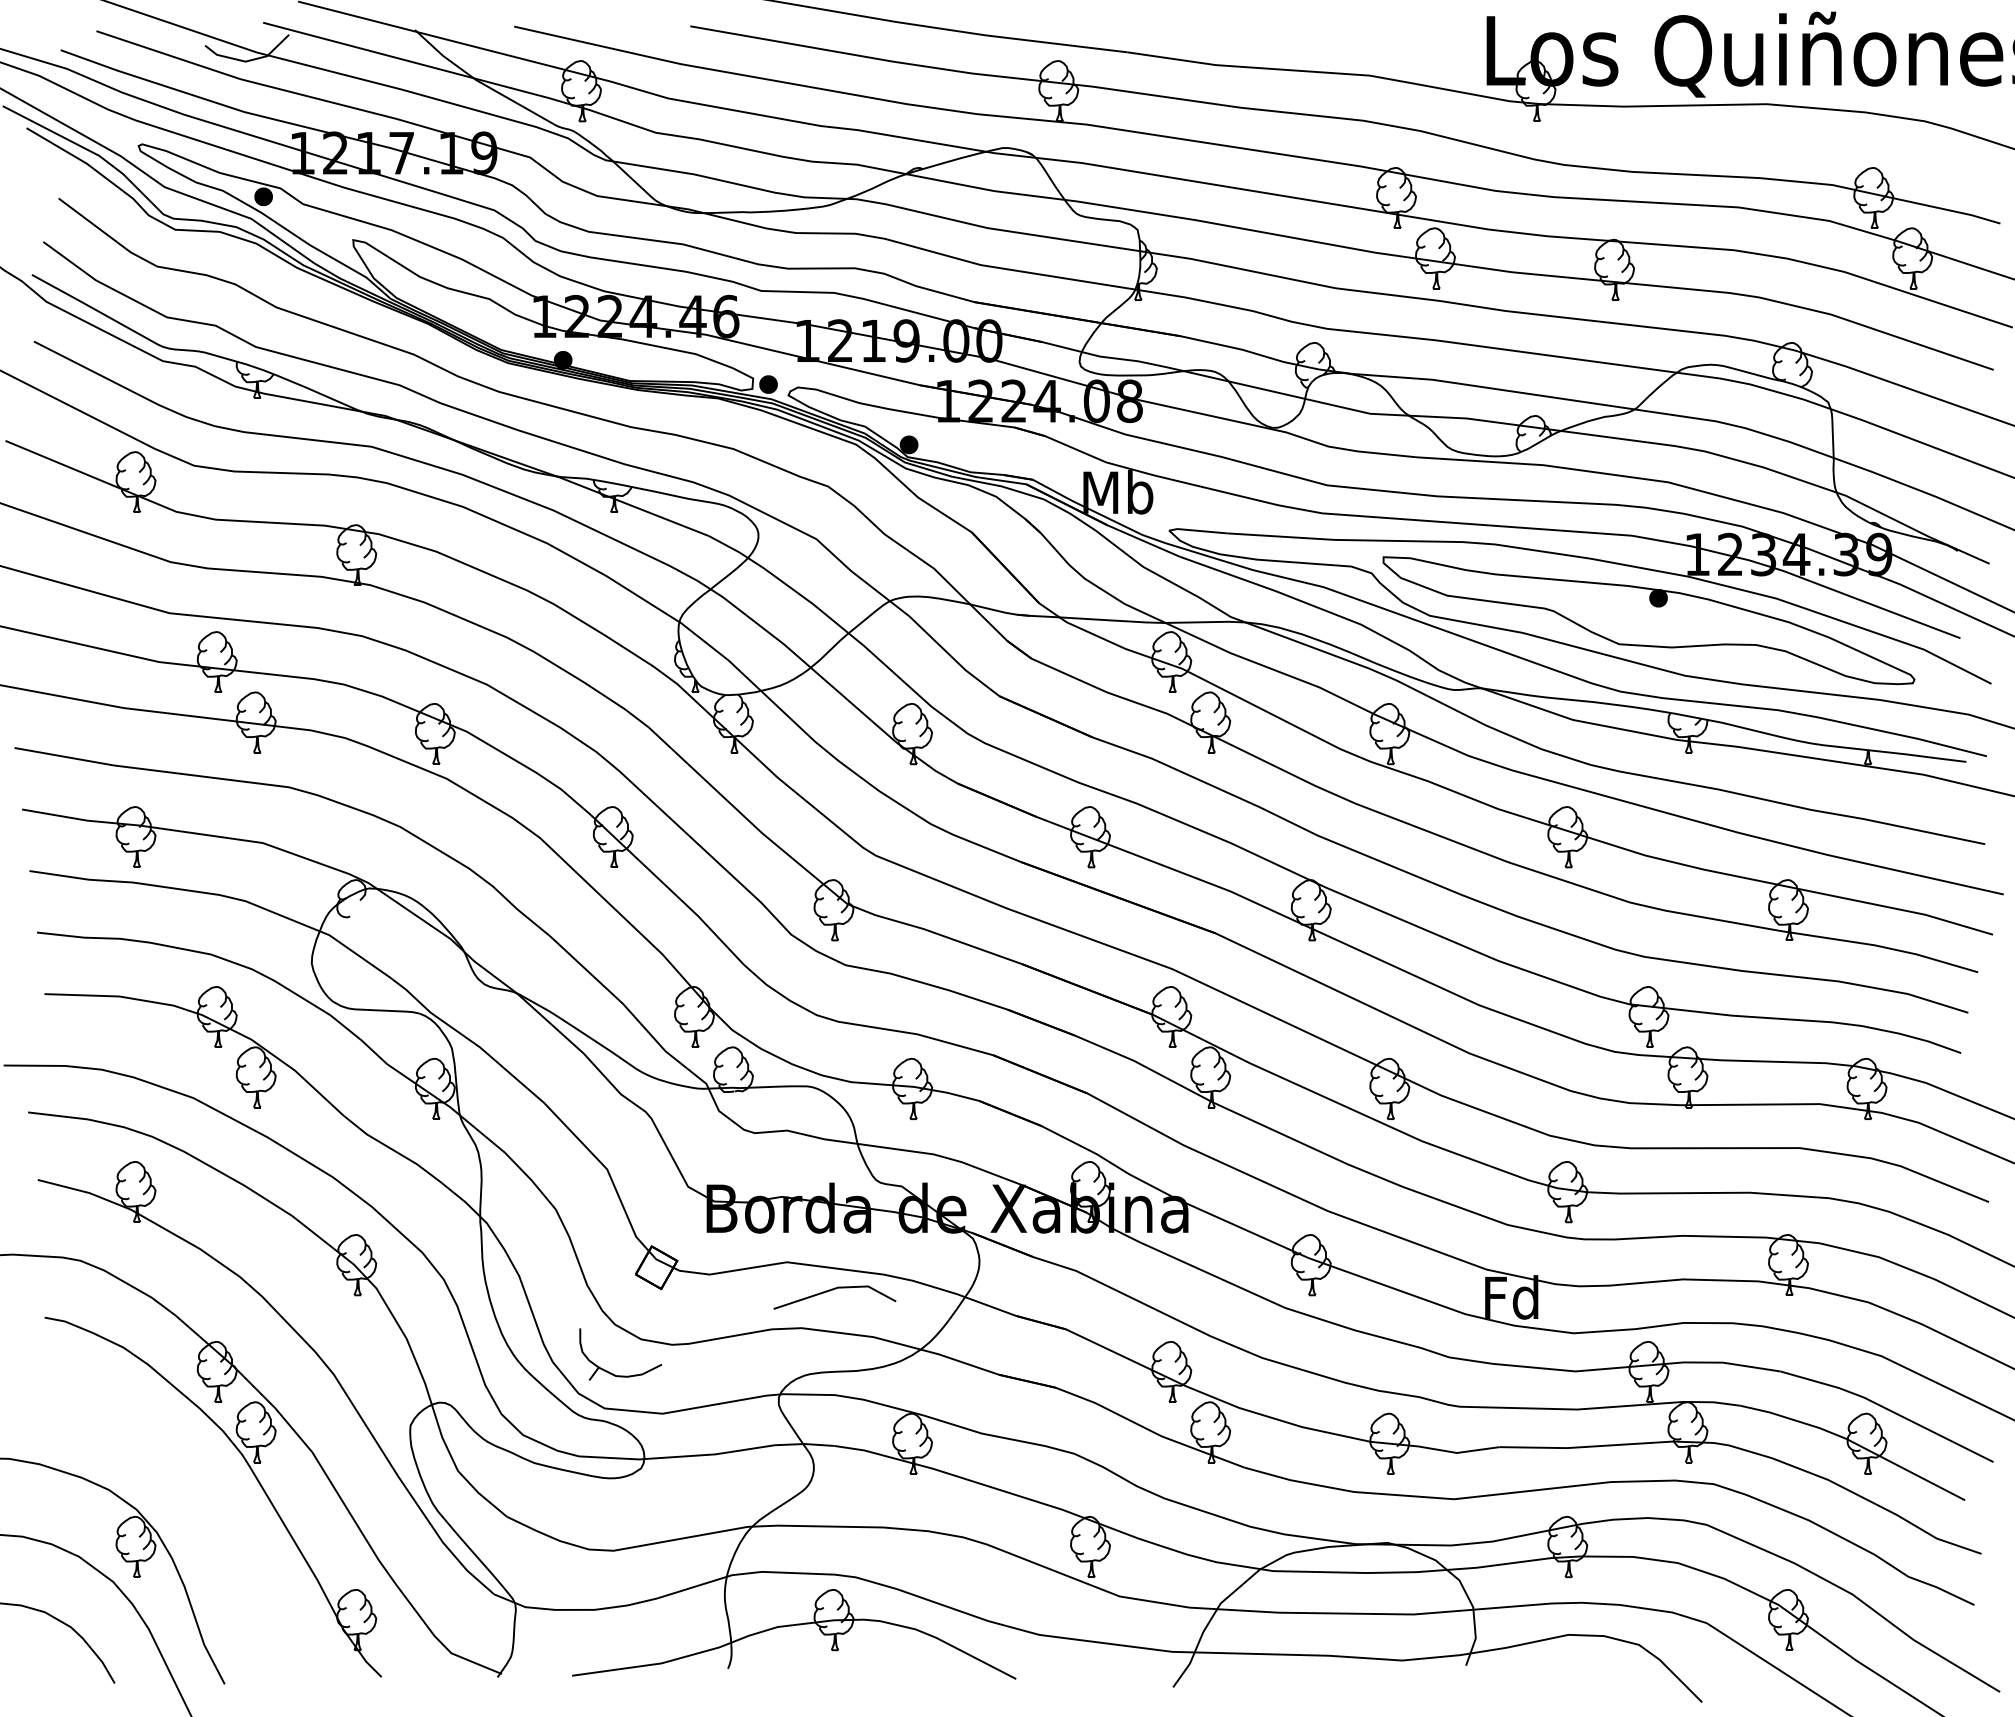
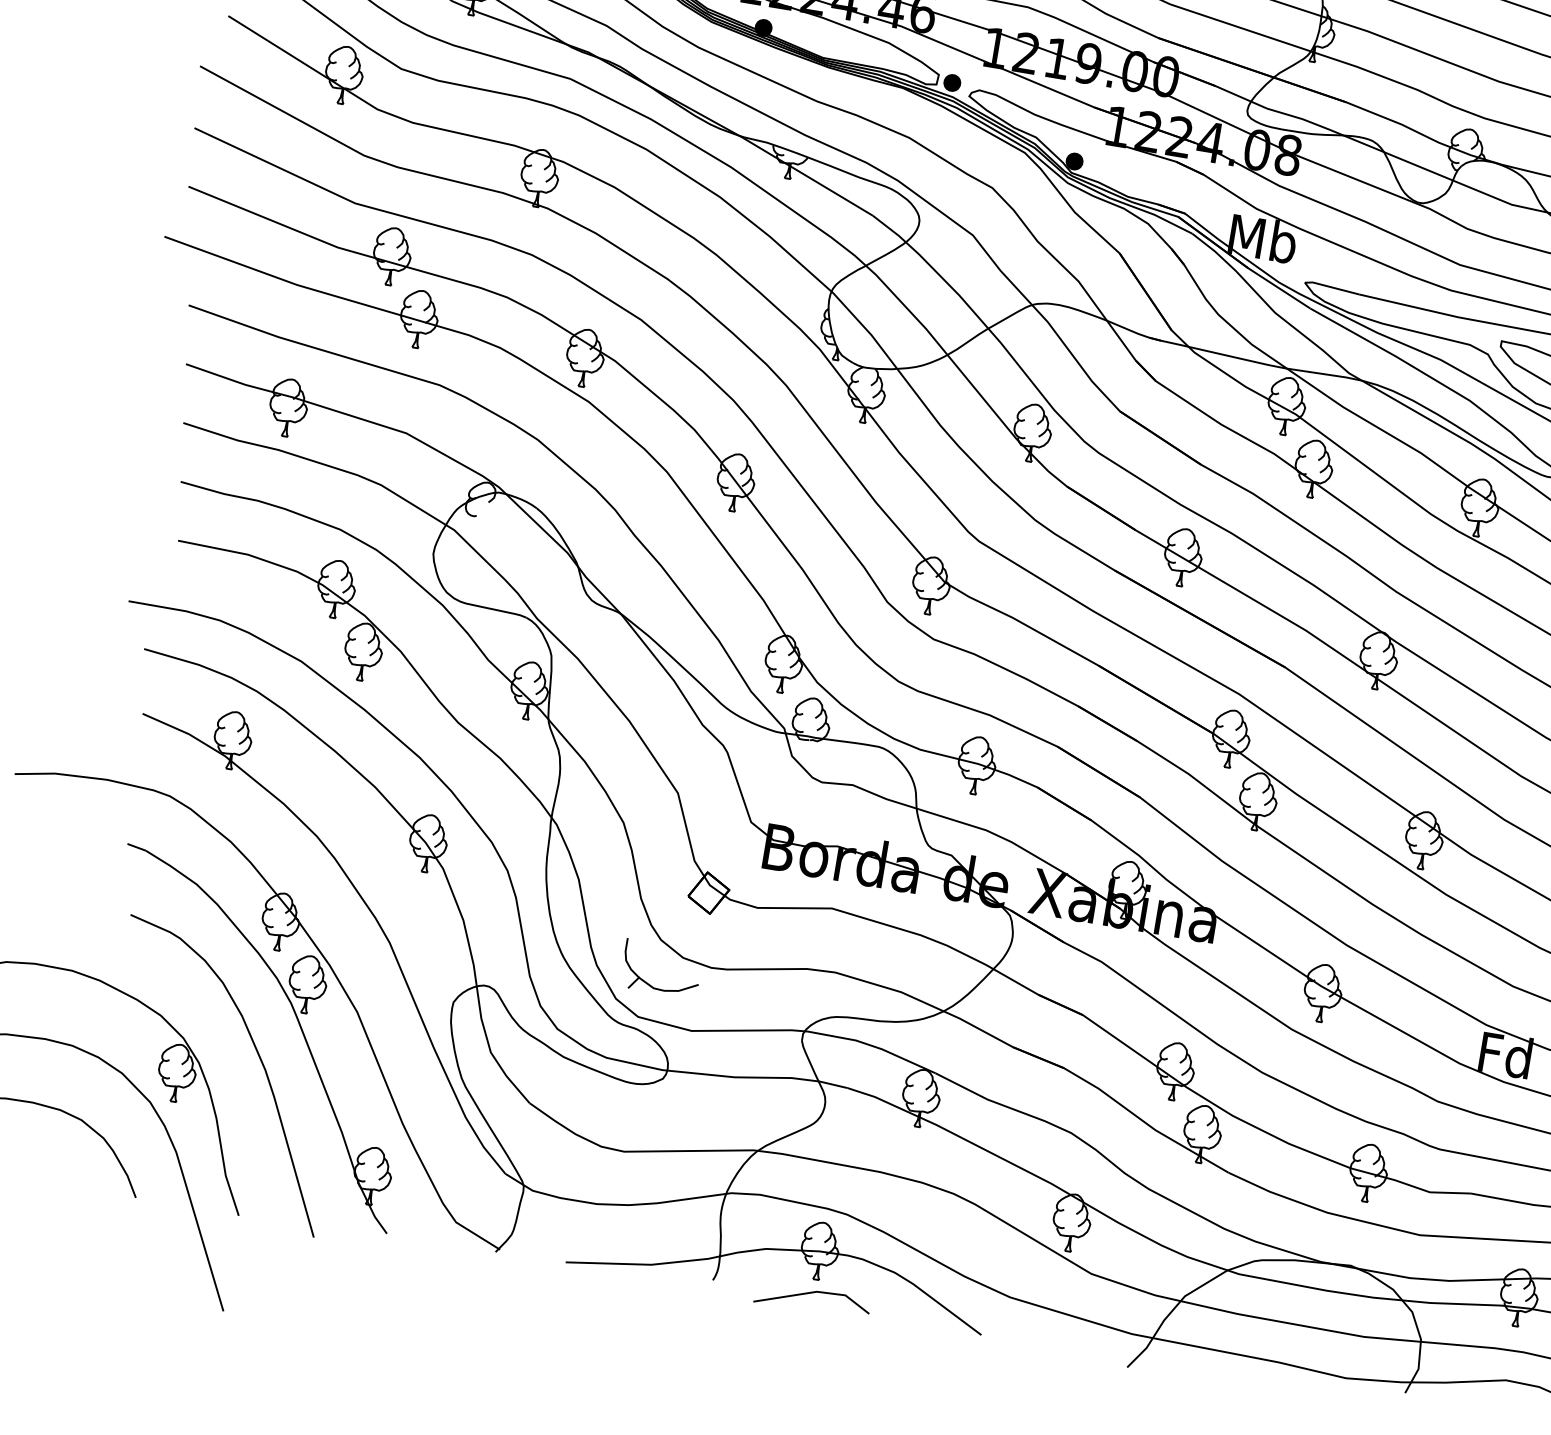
line: (833, 1290) -> (812, 1293), moved
curve: (218, 1517) -> (259, 1058), added

